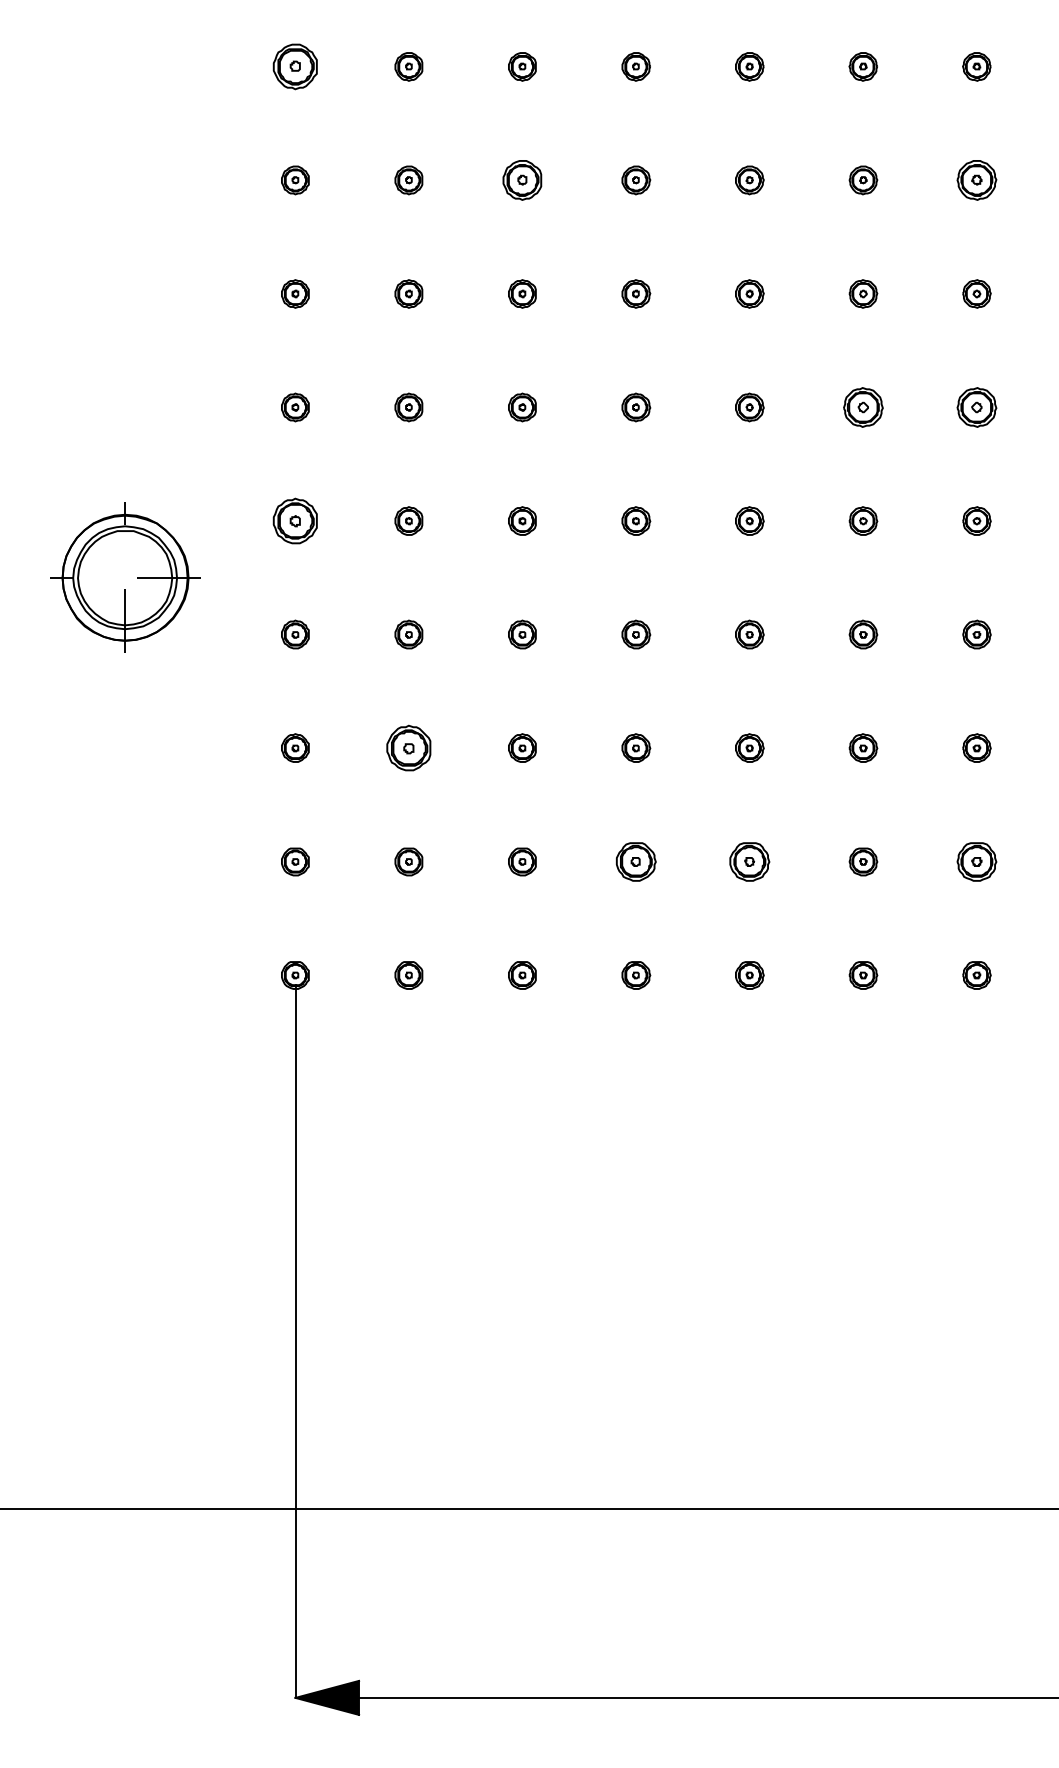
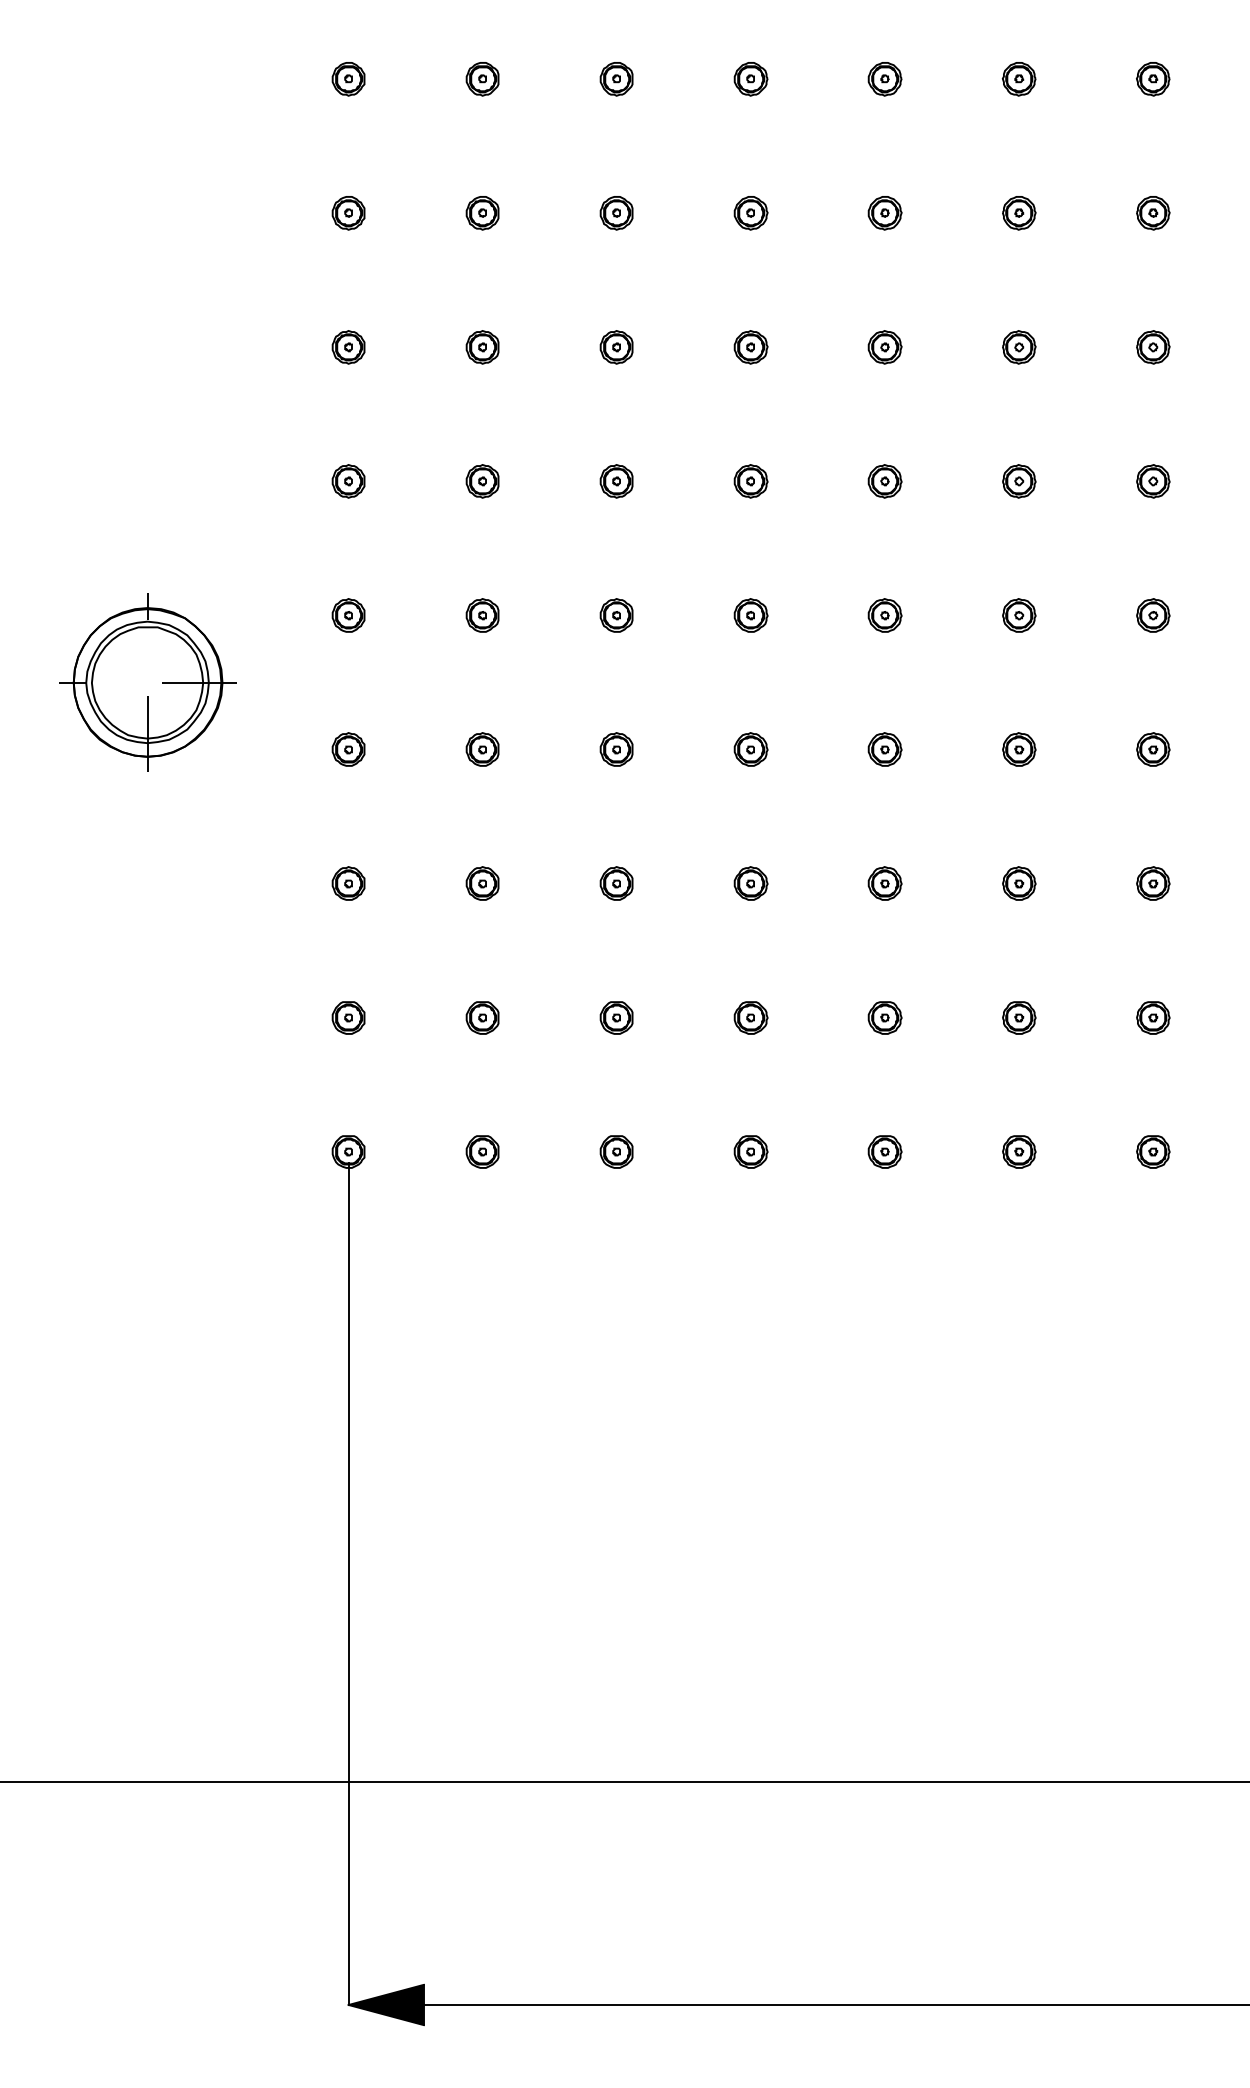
part: (295, 66) -> (348, 78), size x0.62
part: (522, 180) -> (616, 213), size x0.71
part: (976, 180) -> (1152, 213), size x0.71
part: (863, 407) -> (1019, 481), size x0.71
part: (976, 407) -> (1152, 481), size x0.71
part: (295, 520) -> (348, 614), size x0.62
part: (408, 747) -> (482, 882), size x0.62
part: (636, 861) -> (751, 1017), size x0.71
part: (749, 861) -> (884, 1017), size x0.71
part: (976, 861) -> (1152, 1017), size x0.71

